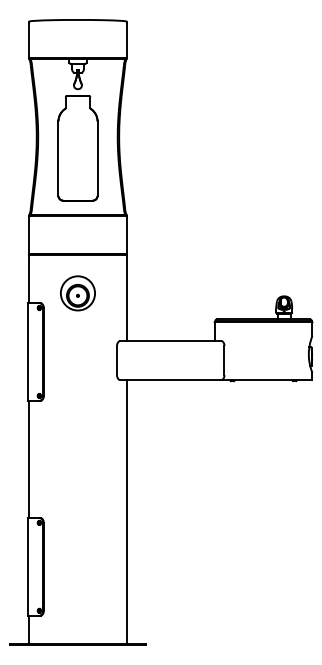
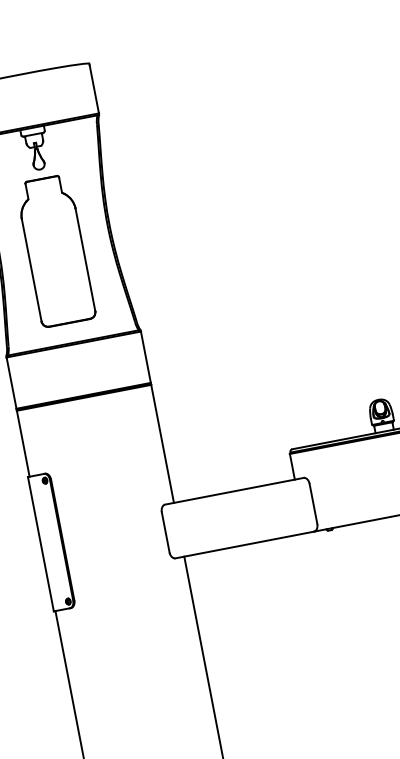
part: (77, 293) -> (93, 450), removed

